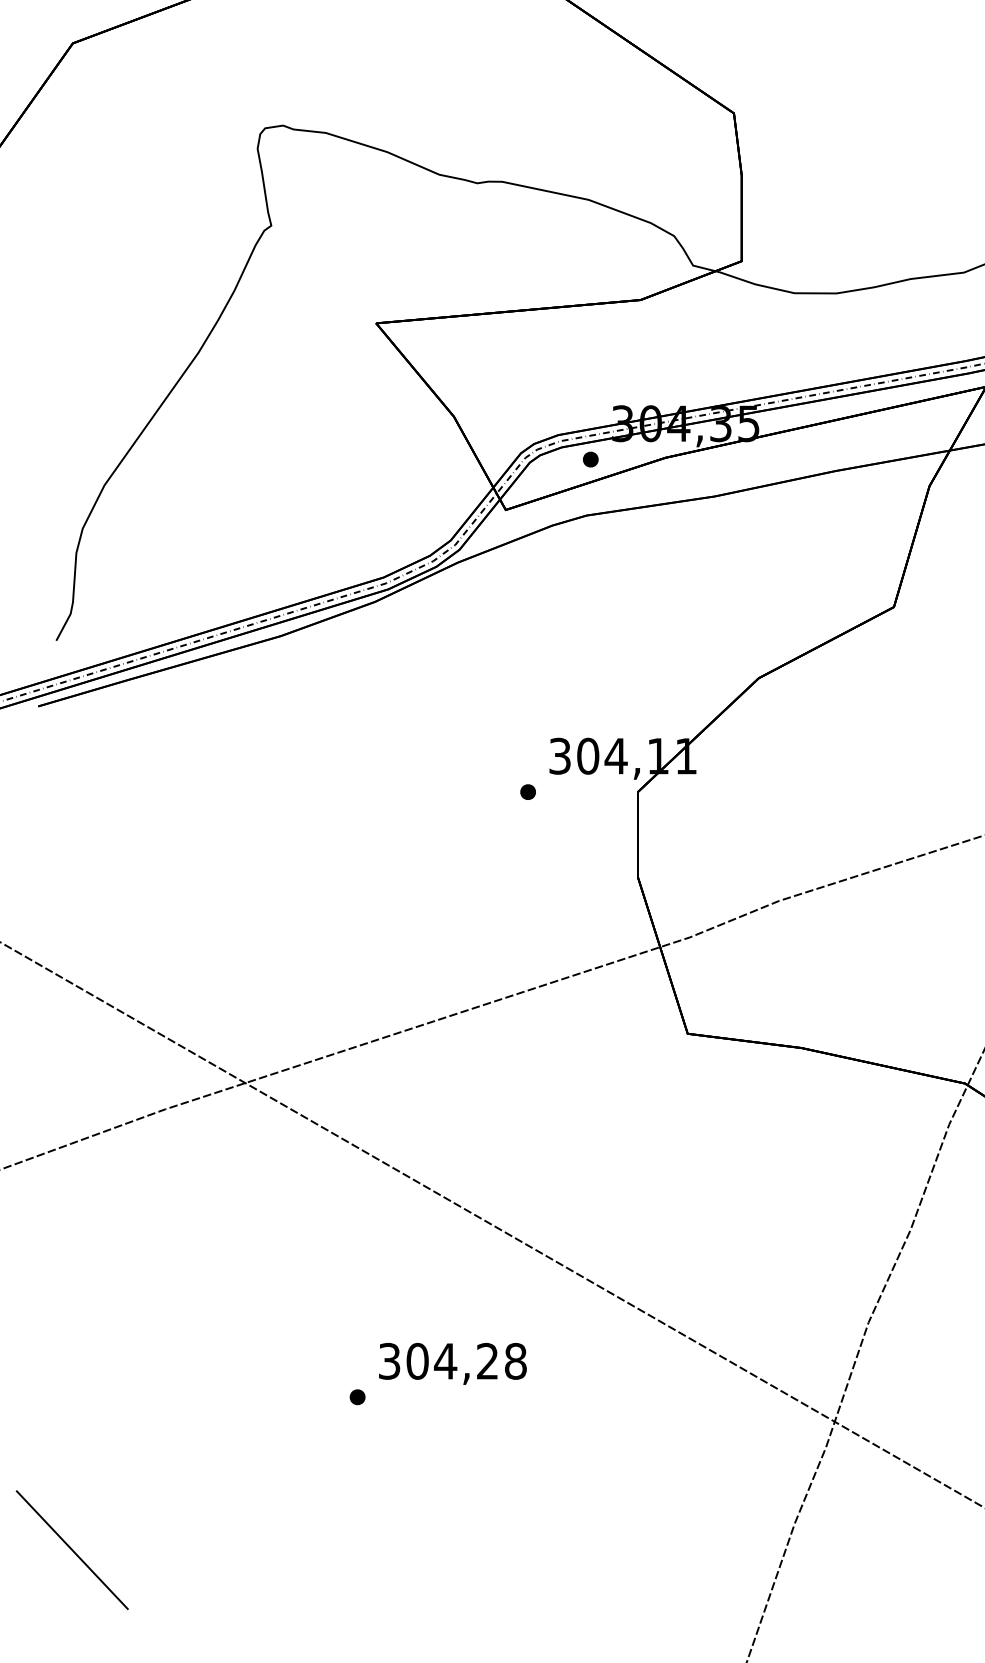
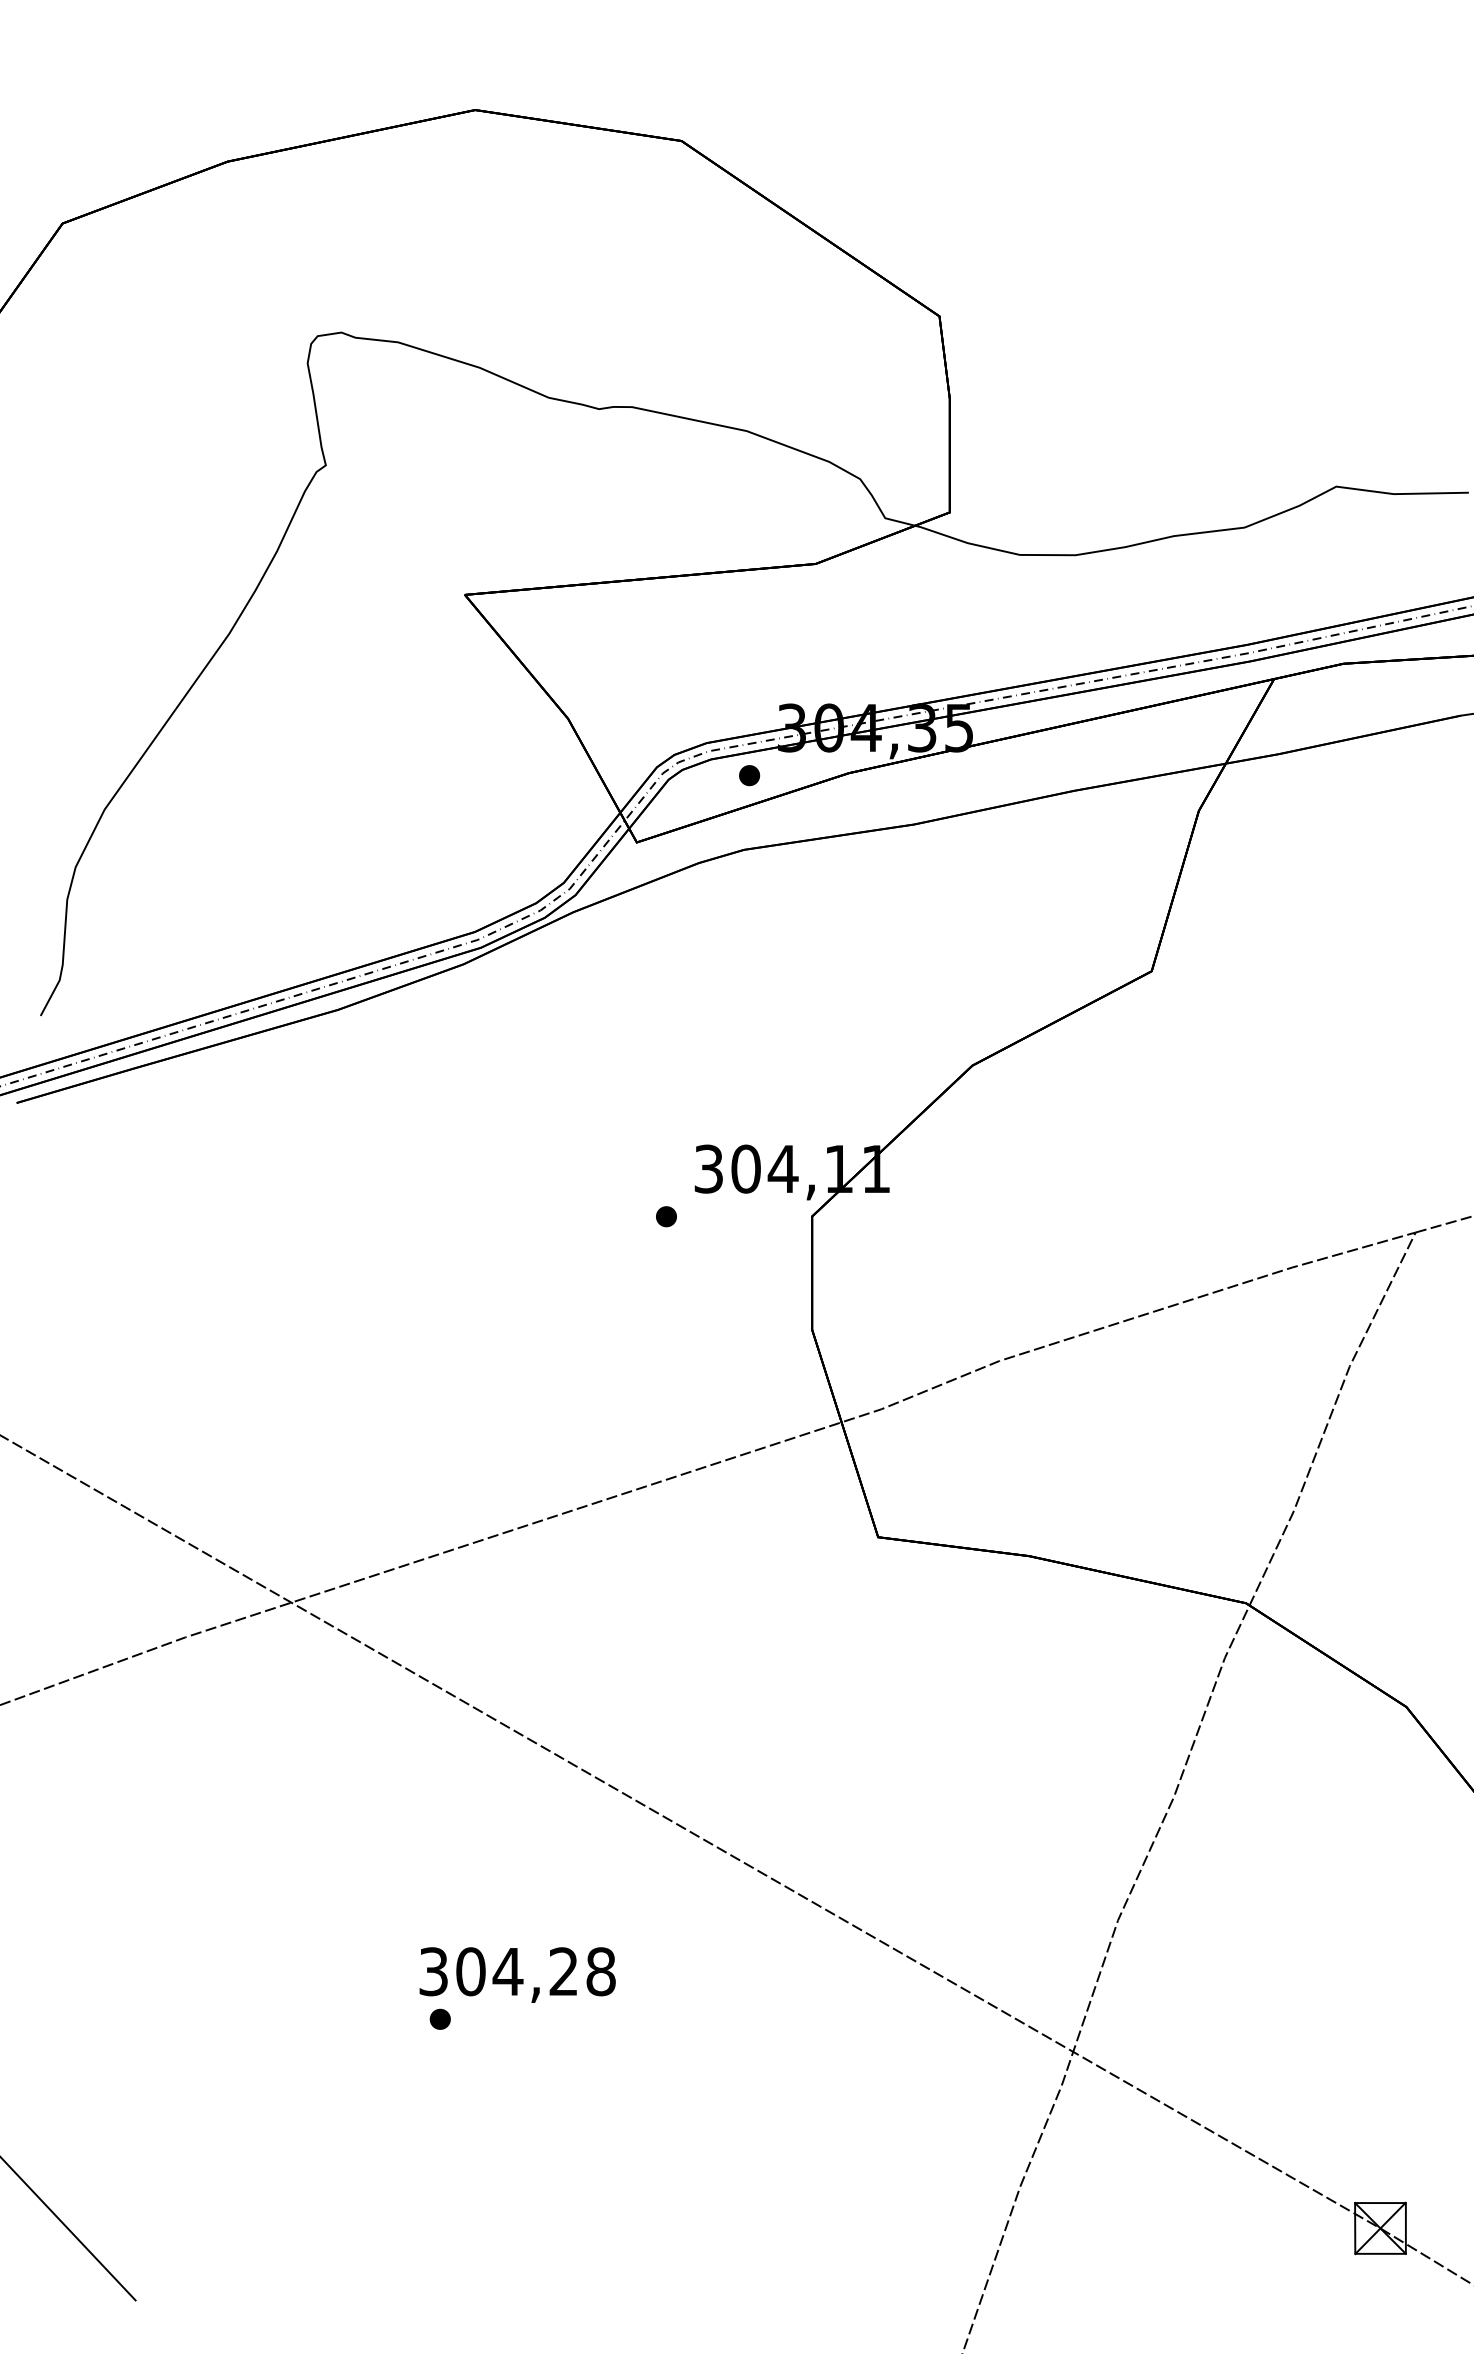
text: (452, 1363) -> (517, 1974), moved

